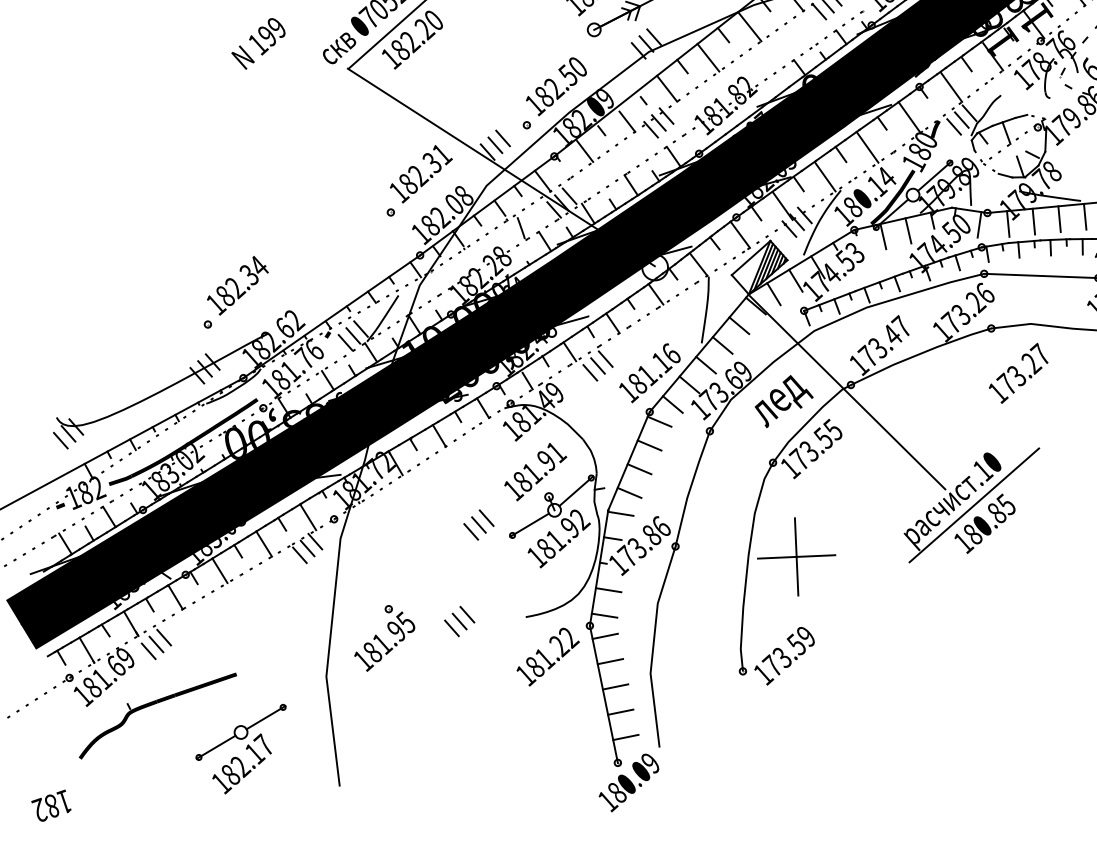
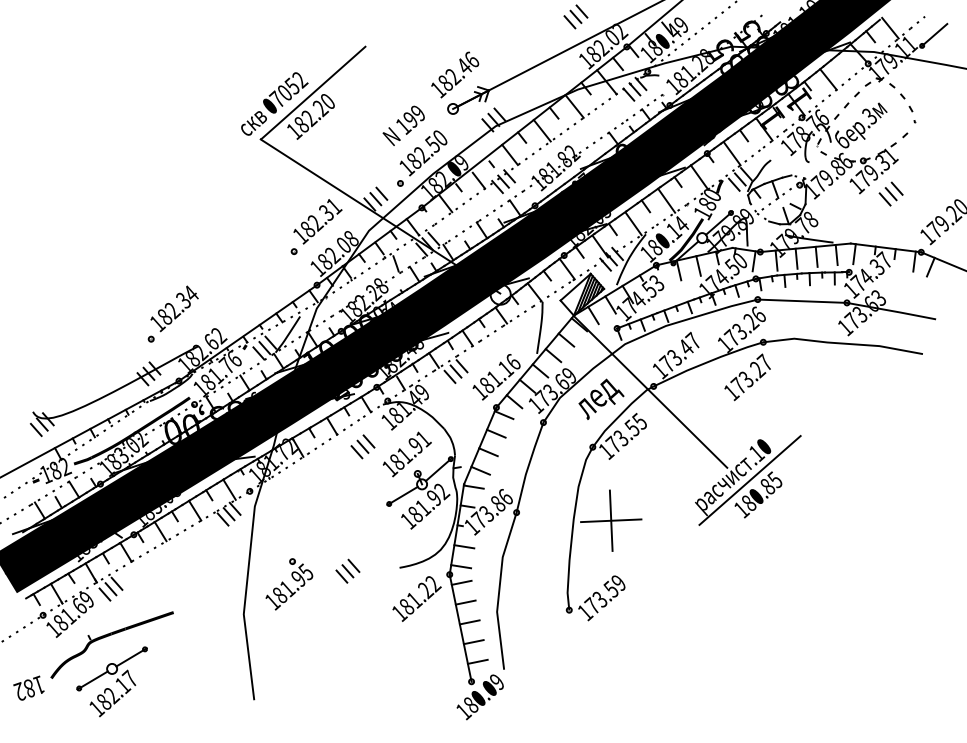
text: (258, 43) -> (403, 125), moved
text: (1018, 373) -> (747, 377), moved
part: (478, 524) -> (362, 446), moved
part: (240, 748) -> (111, 681), moved
text: (50, 804) -> (28, 687), moved

